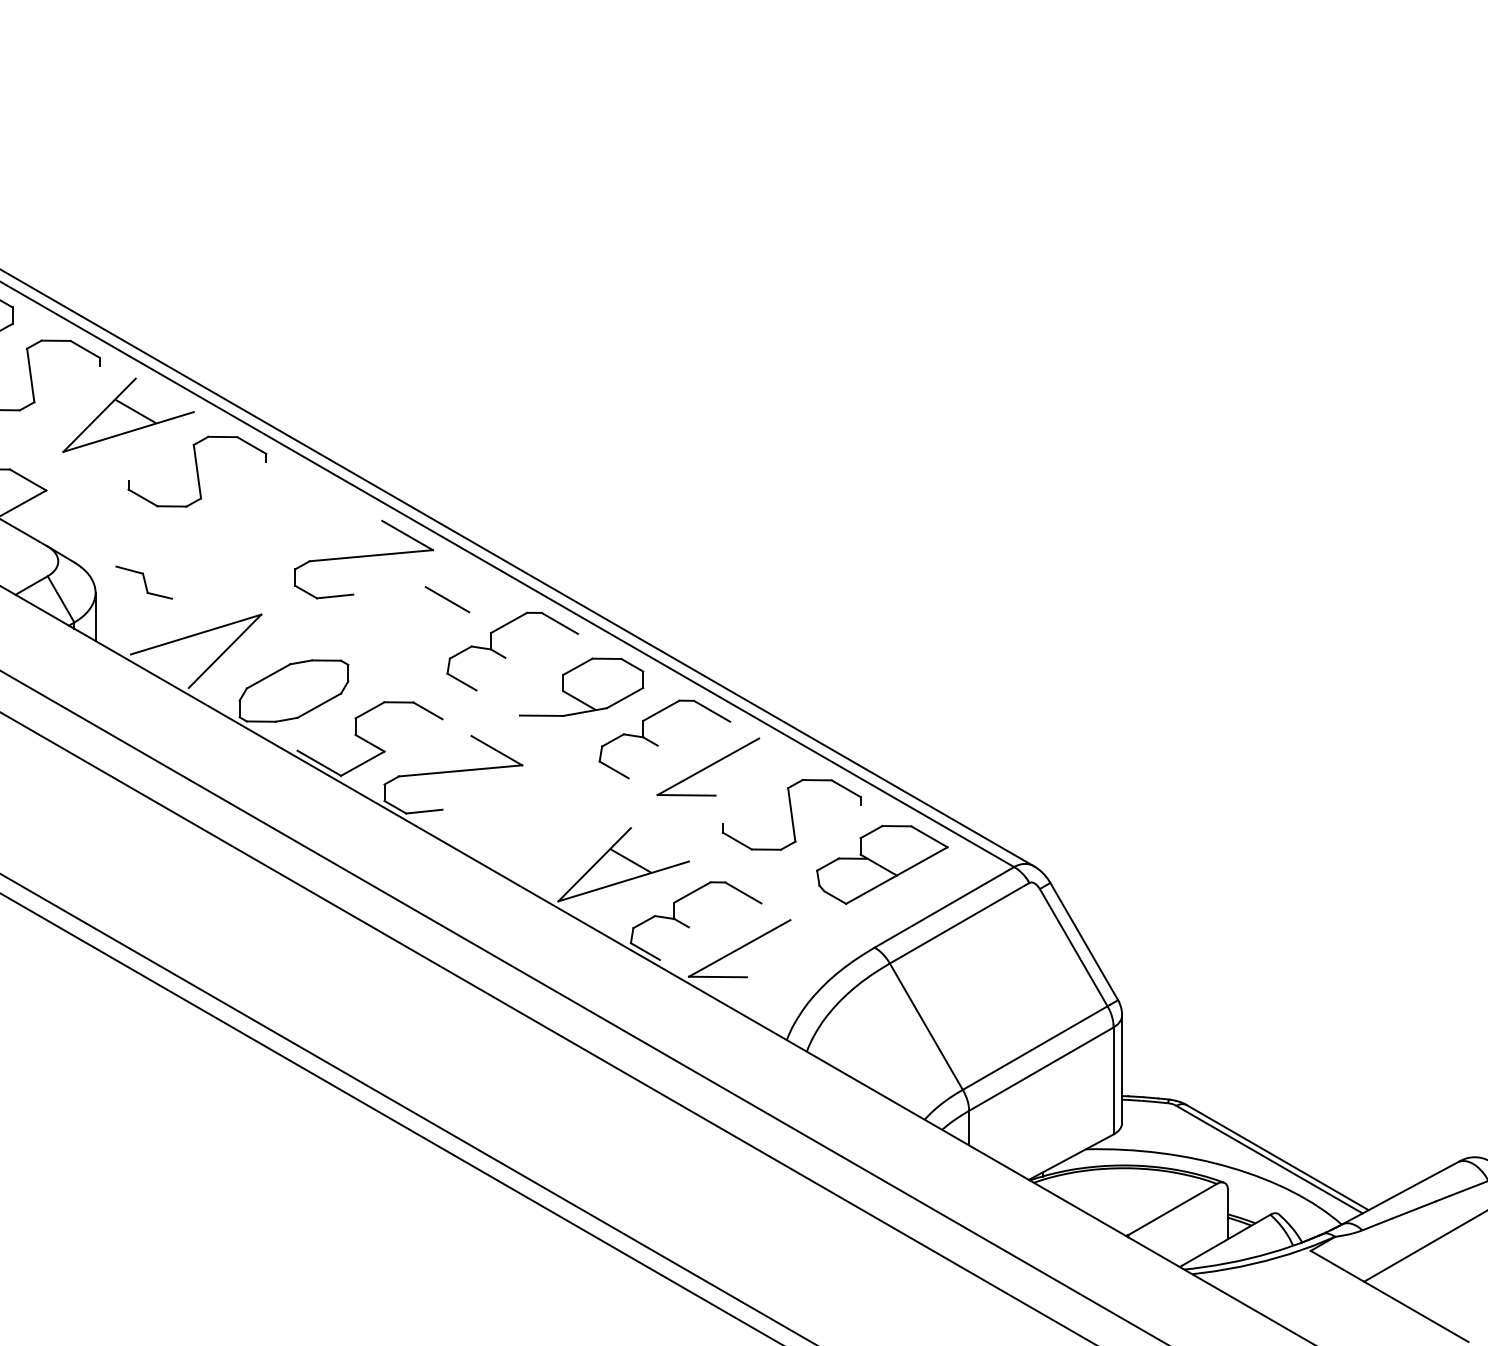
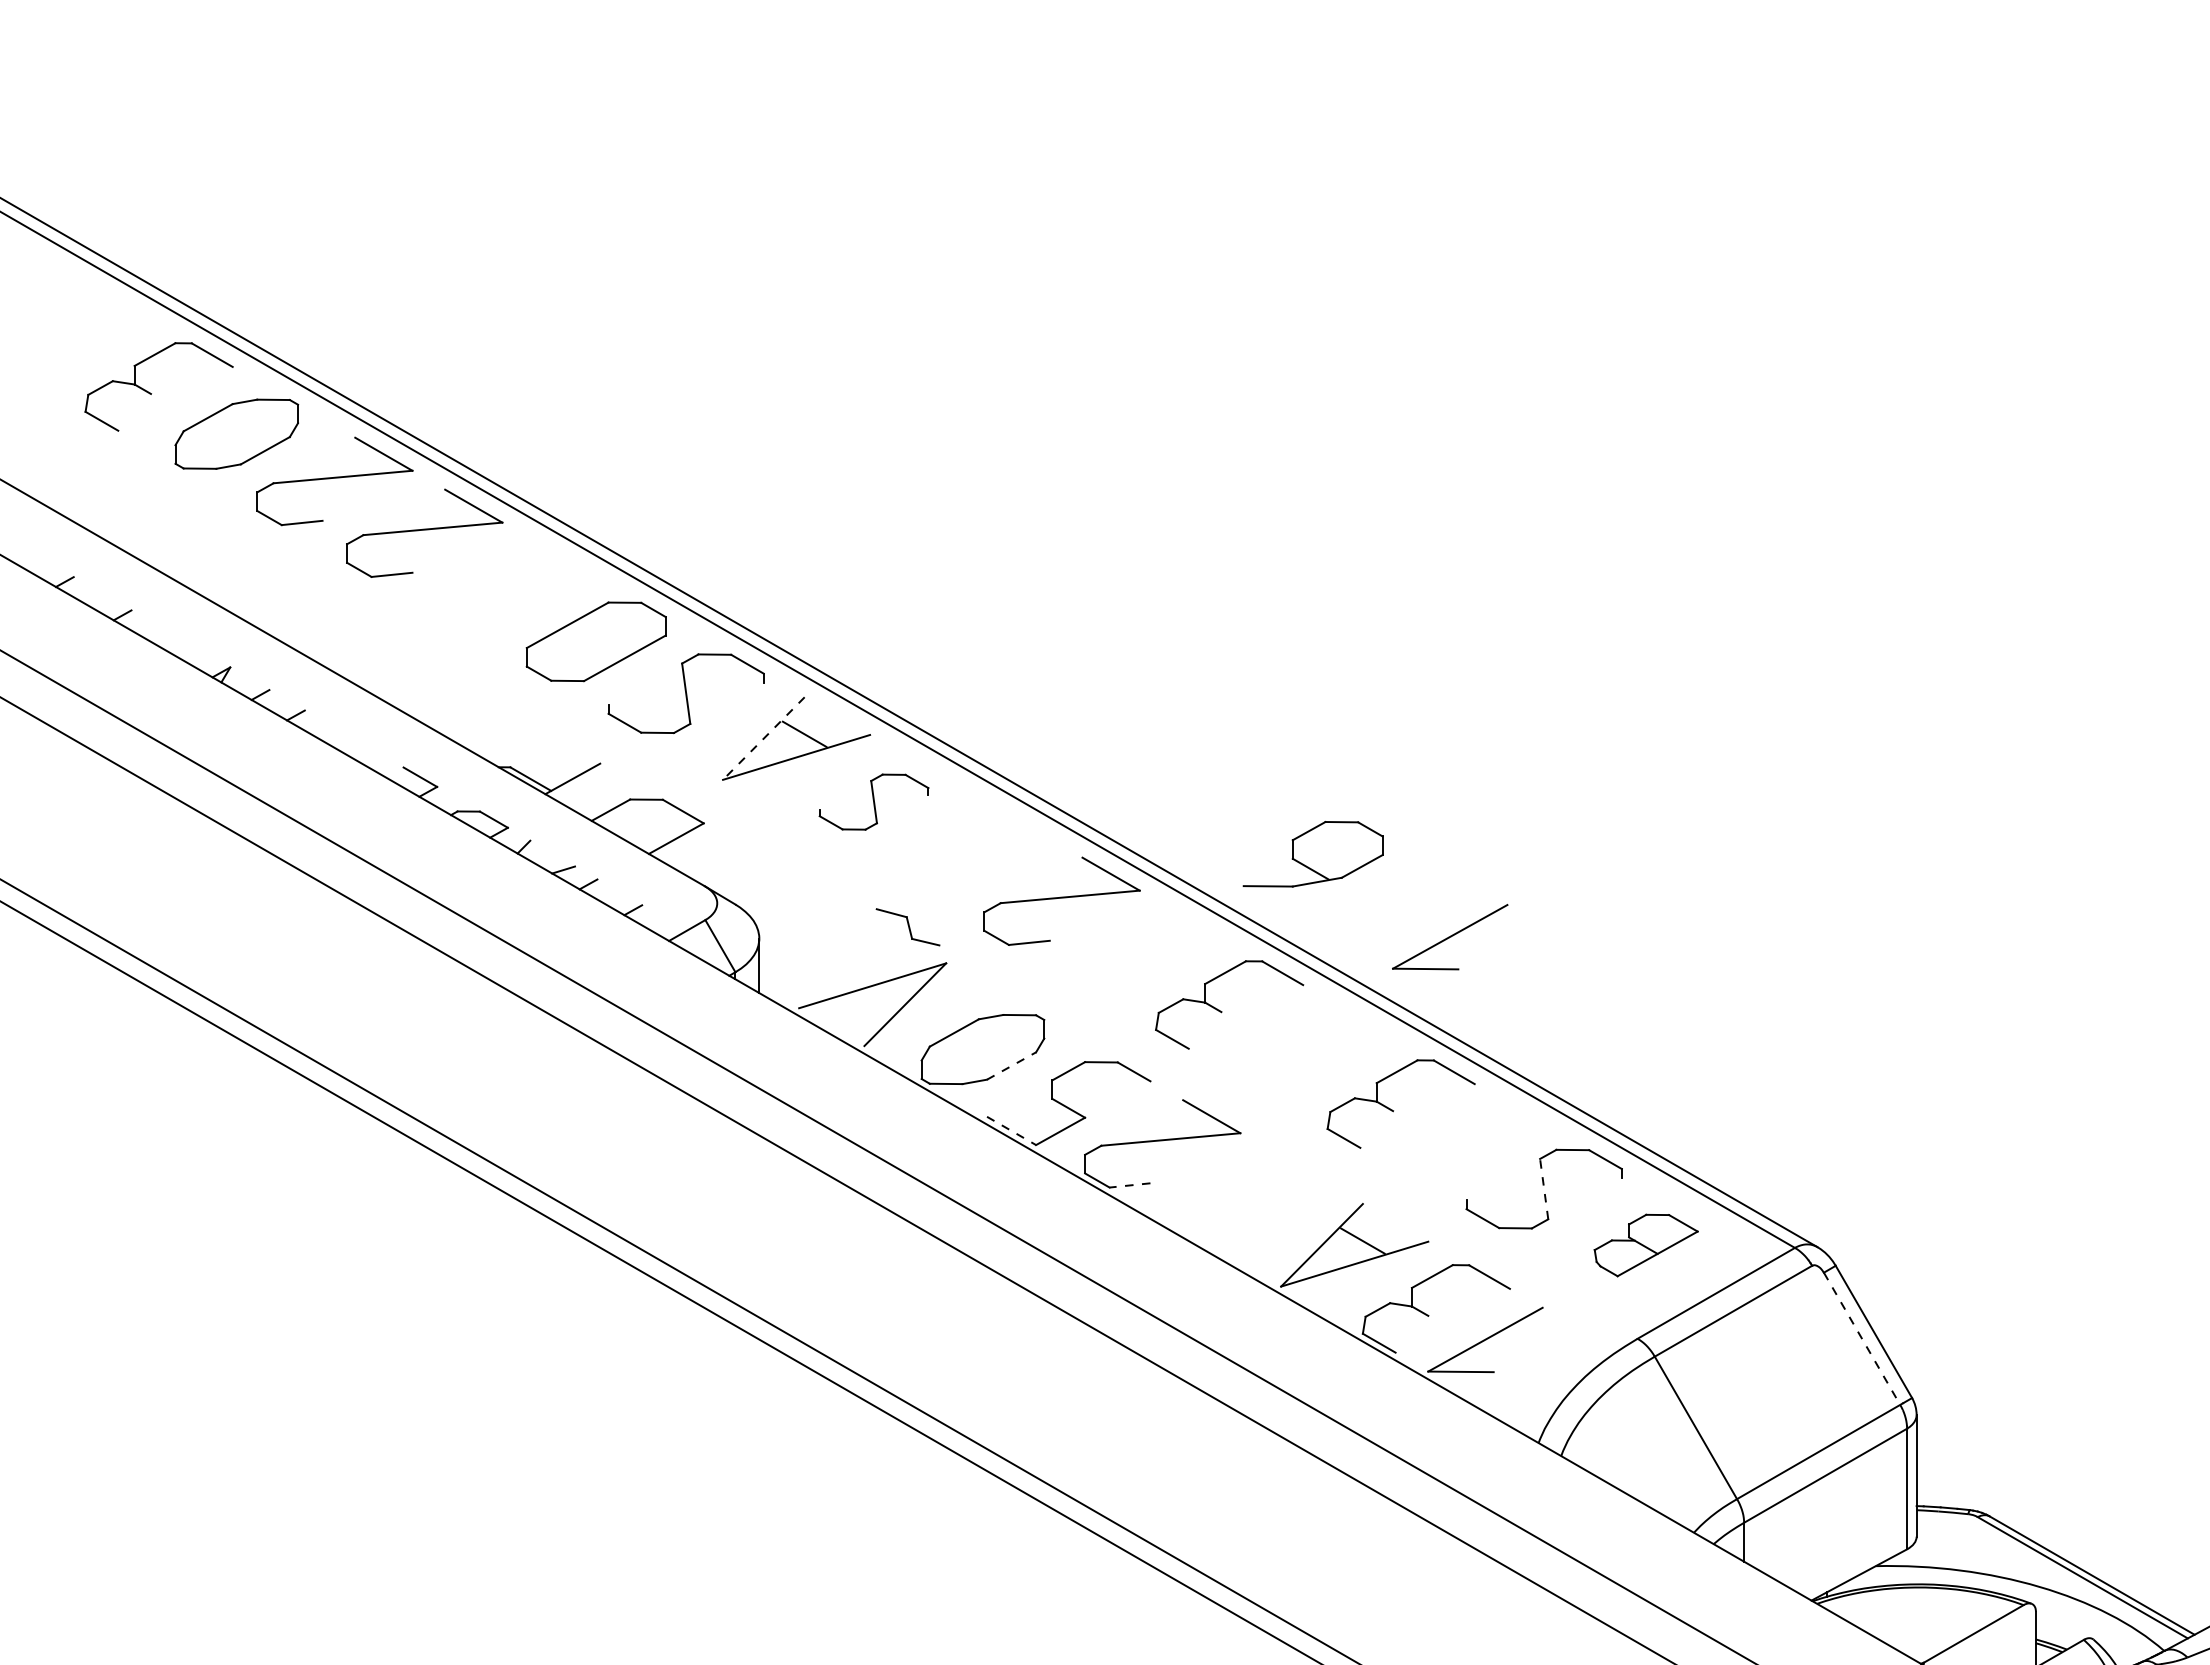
line: (99, 415) -> (763, 738), solid -> dashed
part: (196, 471) -> (873, 801), size x0.7
part: (143, 582) -> (907, 927), moved
line: (446, 599) -> (1155, 946), removed
part: (580, 687) -> (1312, 854), moved
line: (320, 705) -> (1012, 1065), solid -> dashed
line: (320, 763) -> (1012, 1131), solid -> dashed
part: (708, 767) -> (1450, 937), moved
line: (424, 811) -> (1130, 1185), solid -> dashed
line: (792, 814) -> (1544, 1188), solid -> dashed
part: (881, 864) -> (1645, 1245), size x0.7
line: (1074, 948) -> (1862, 1339), solid -> dashed

